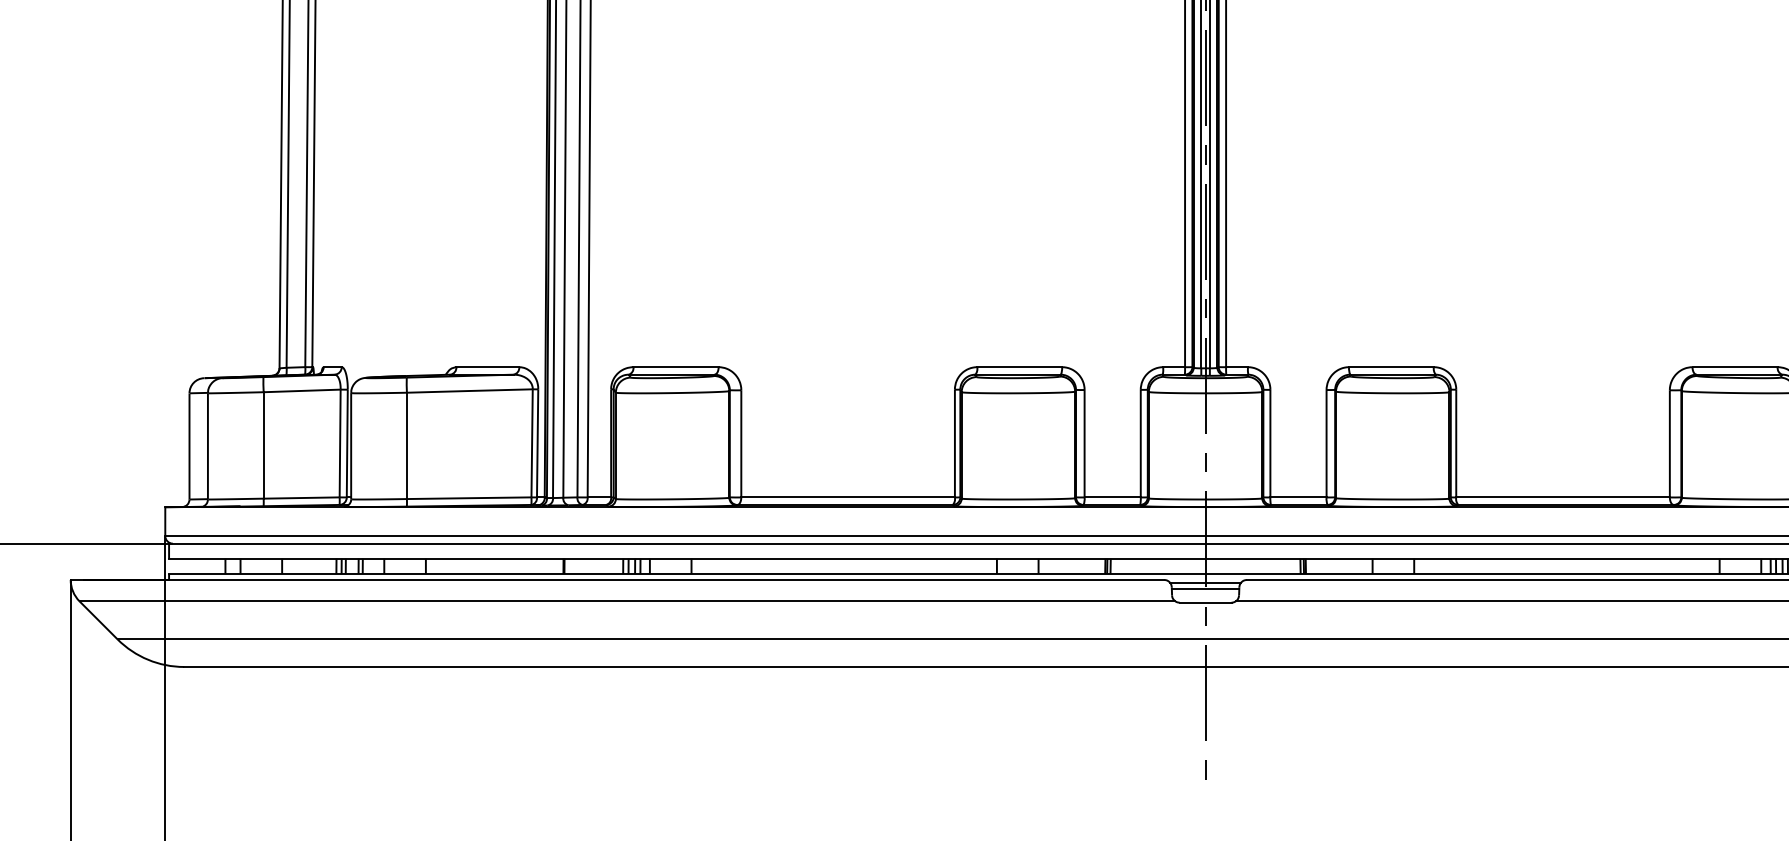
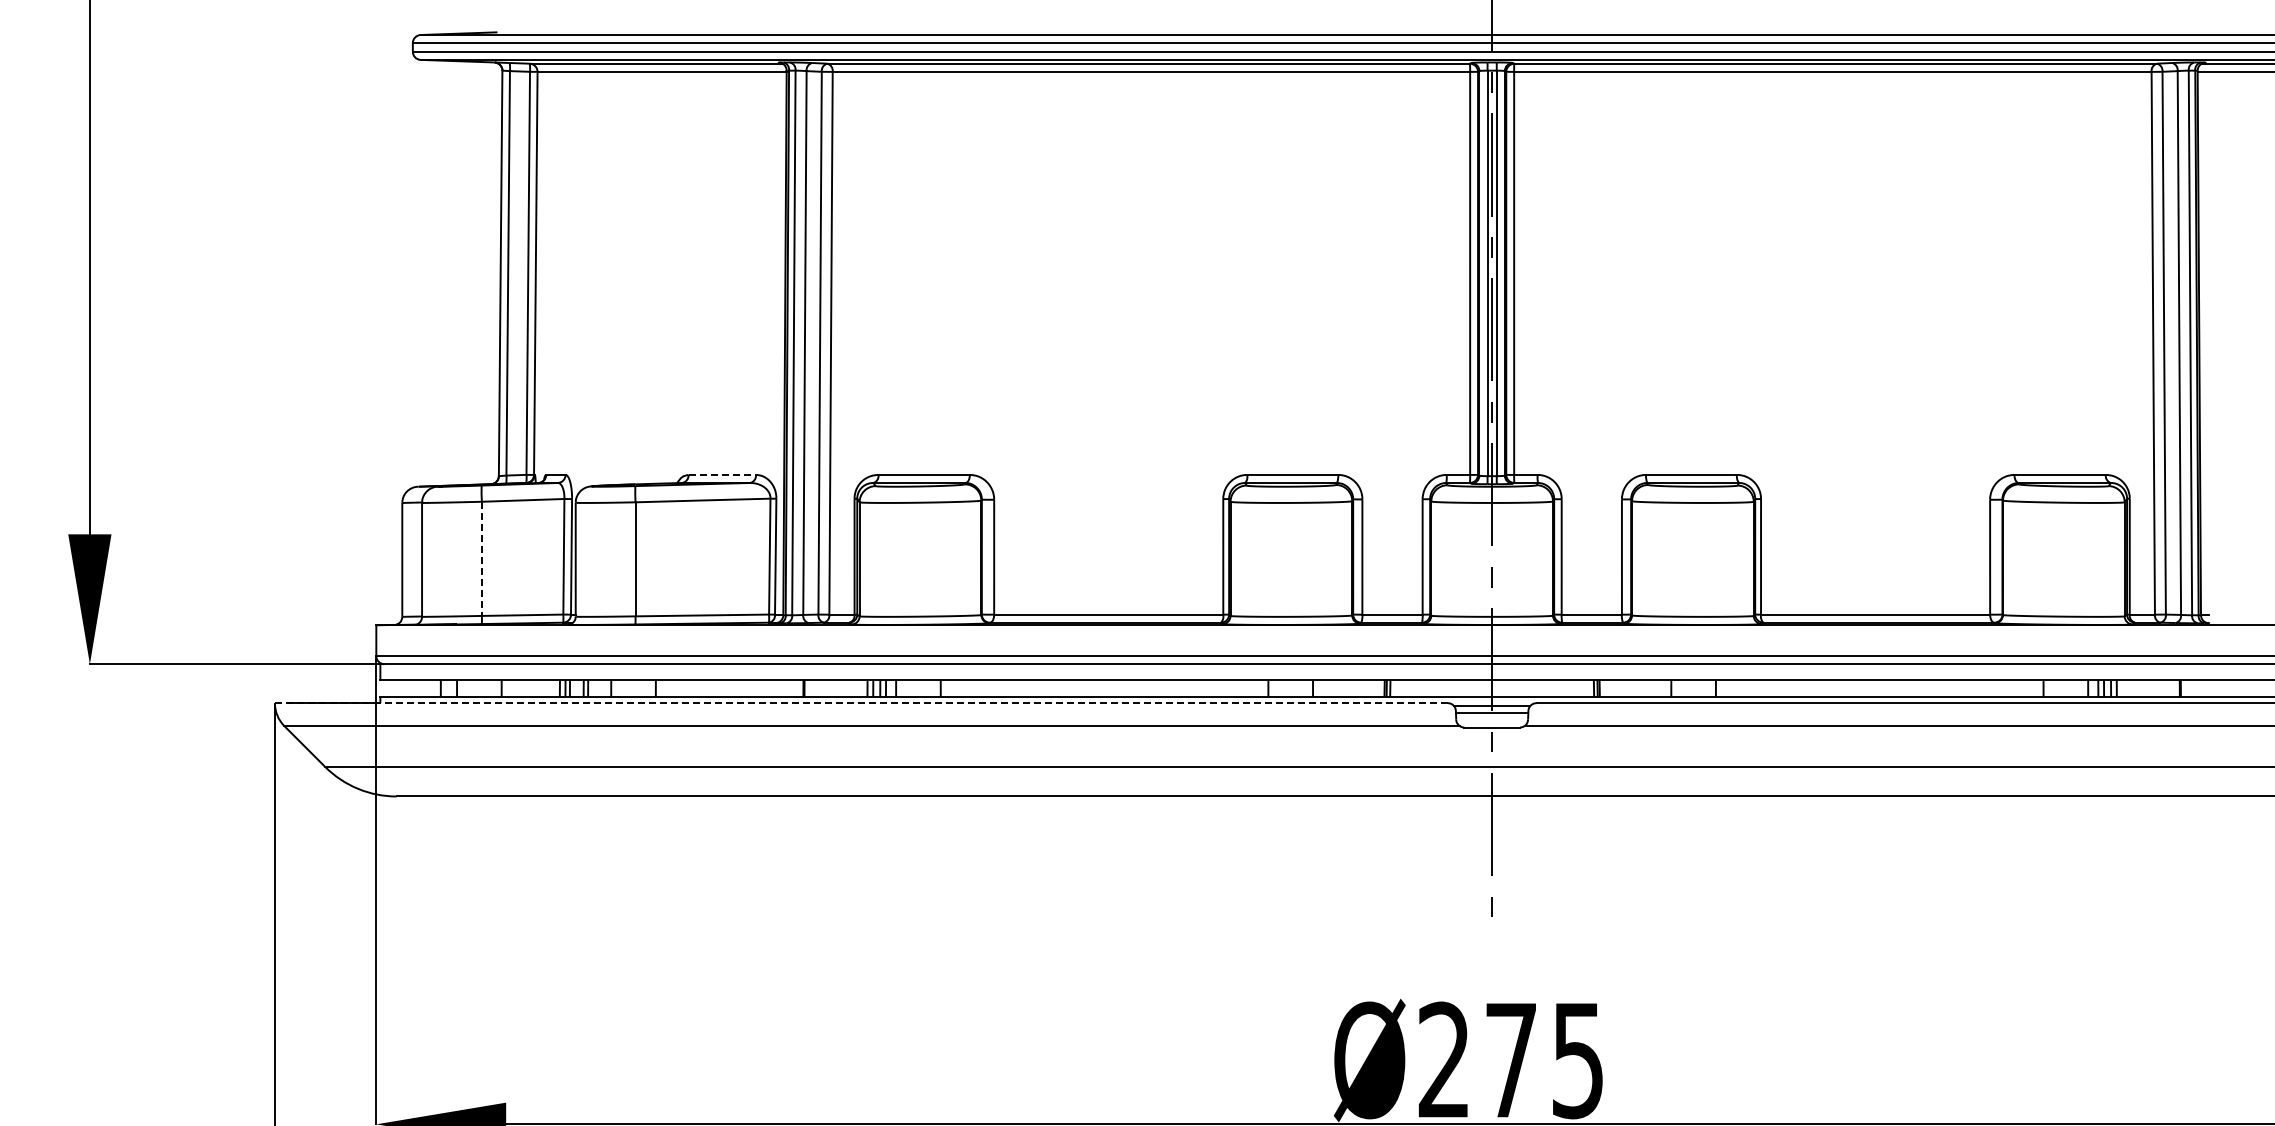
line: (488, 366) -> (722, 474), solid -> dashed
line: (263, 446) -> (481, 559), solid -> dashed
line: (617, 580) -> (861, 703), solid -> dashed

